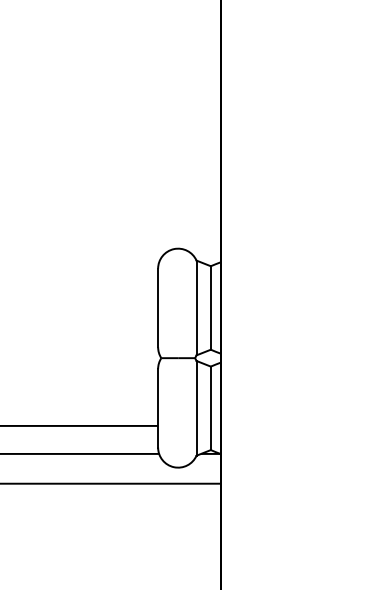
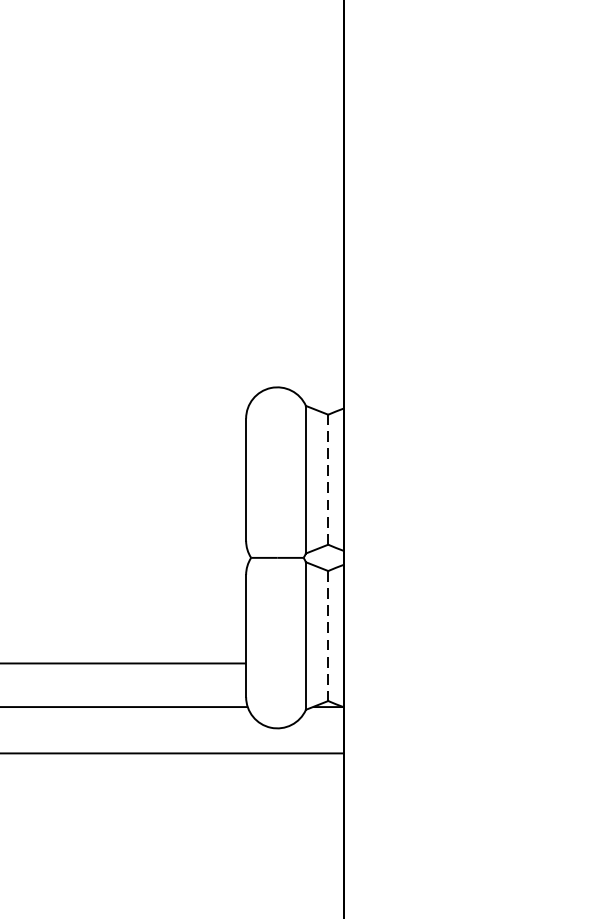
line: (210, 307) -> (327, 478), solid -> dashed
line: (210, 408) -> (327, 636), solid -> dashed

